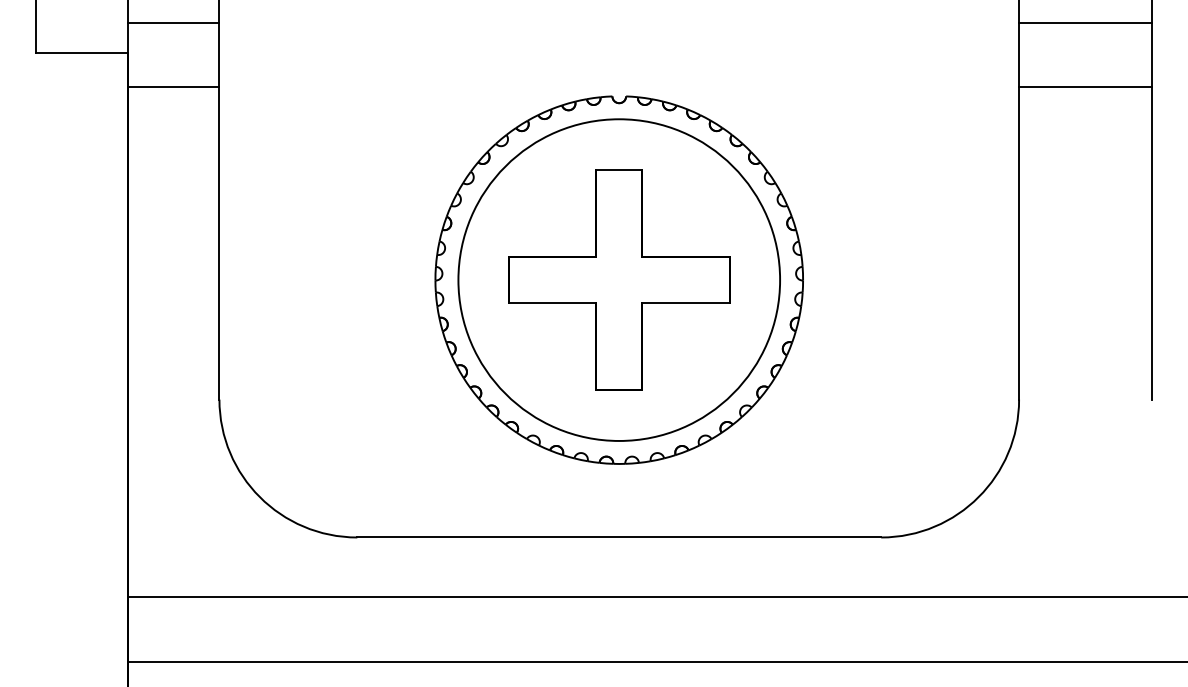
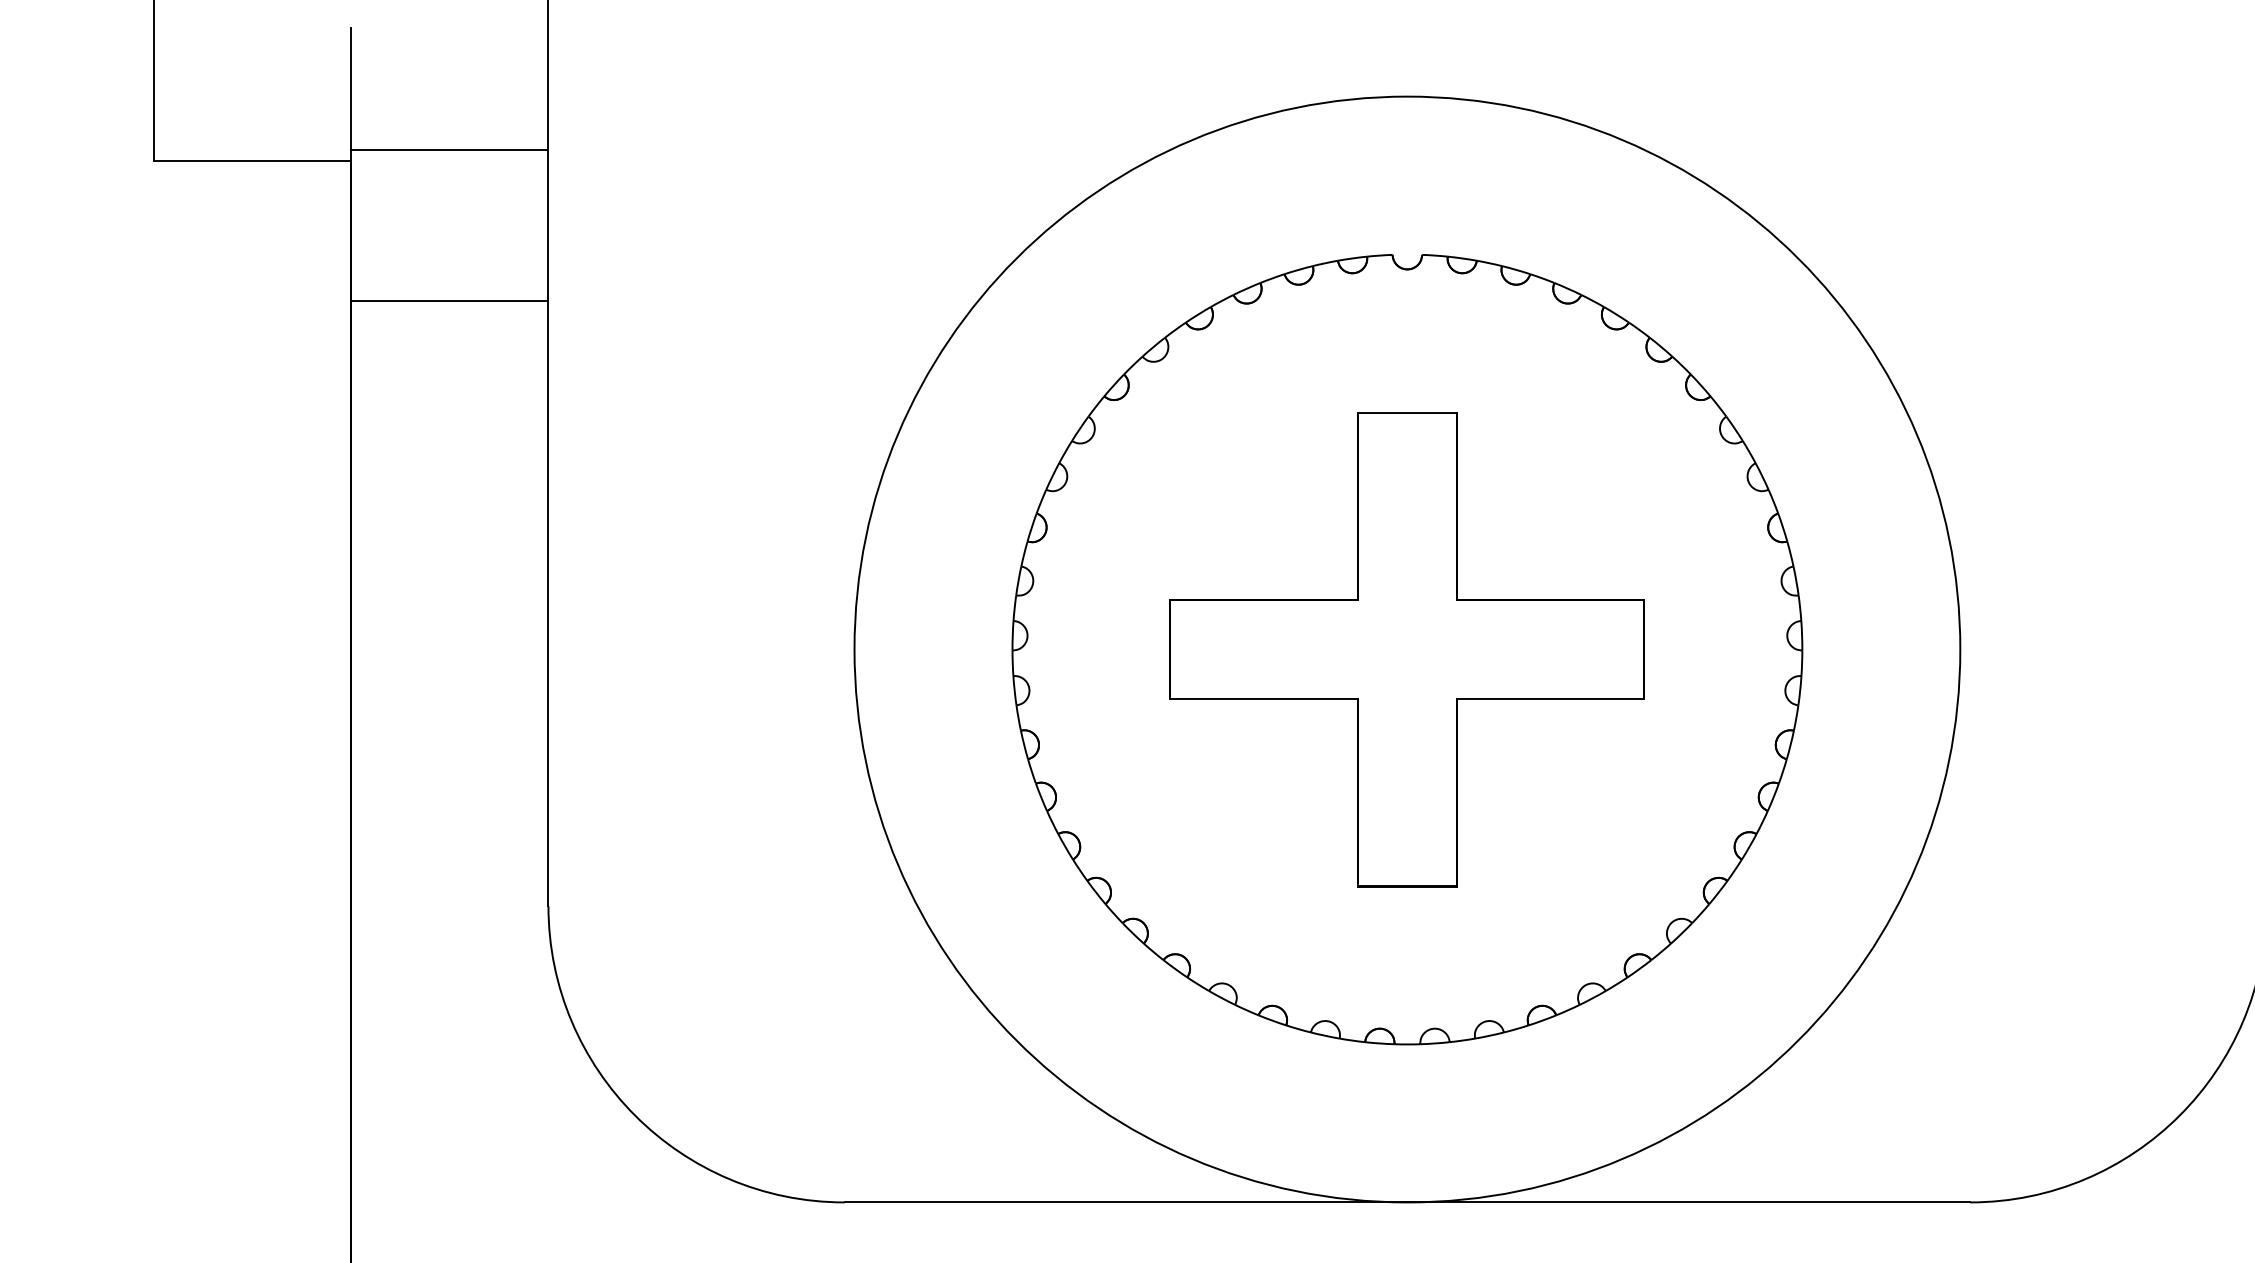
line: (173, 22) -> (449, 149), moved
line: (173, 87) -> (449, 302), moved
circle: (619, 279) -> (1407, 648), size x1.6

